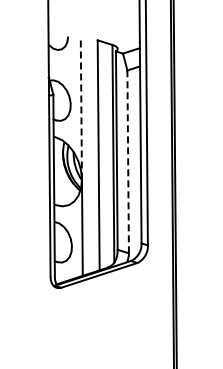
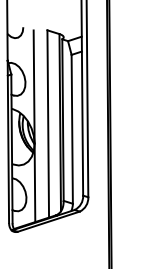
line: (81, 110) -> (34, 87), dashed -> solid
line: (128, 161) -> (72, 128), dashed -> solid

